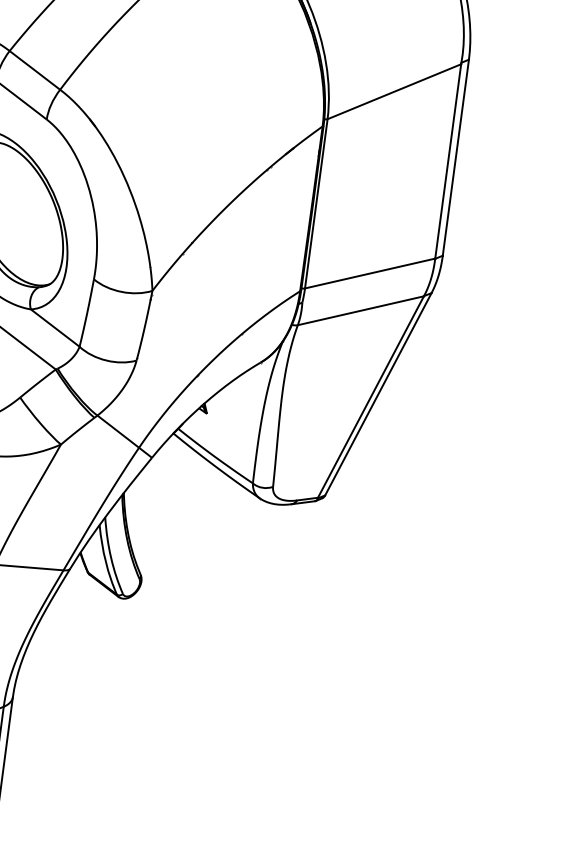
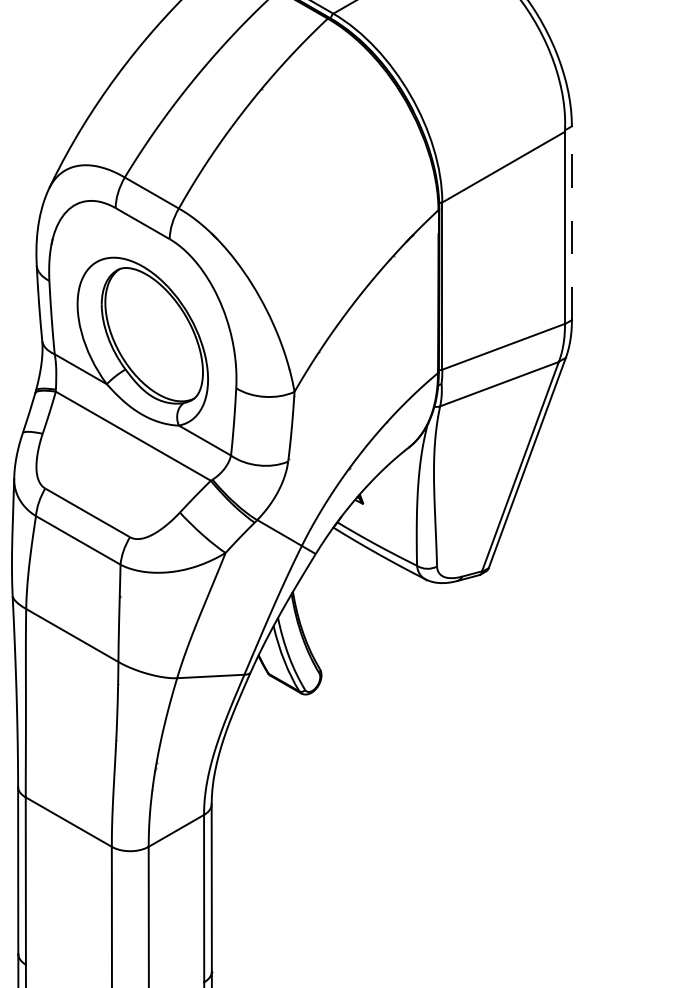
line: (455, 157) -> (571, 223), solid -> dashed

